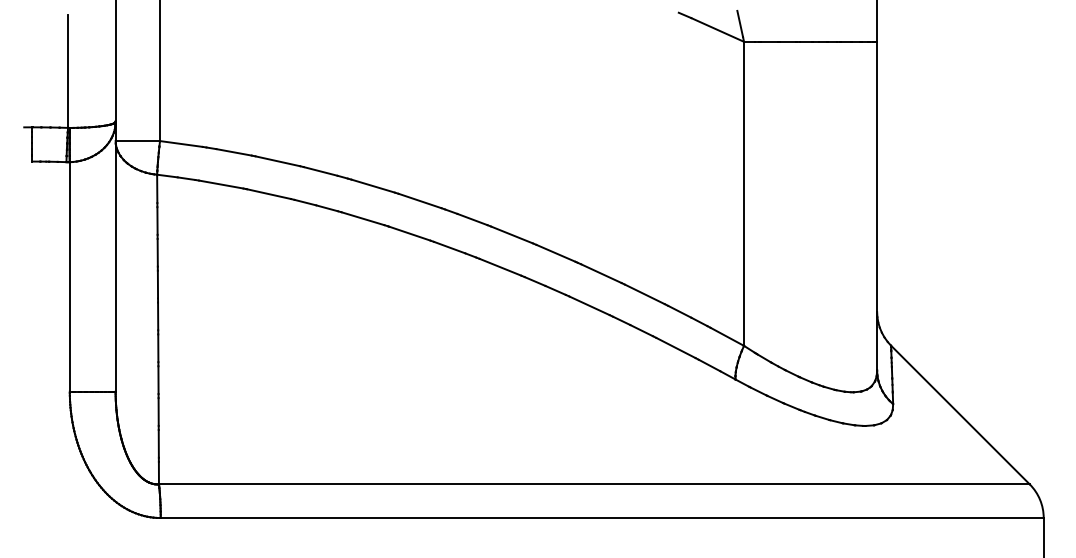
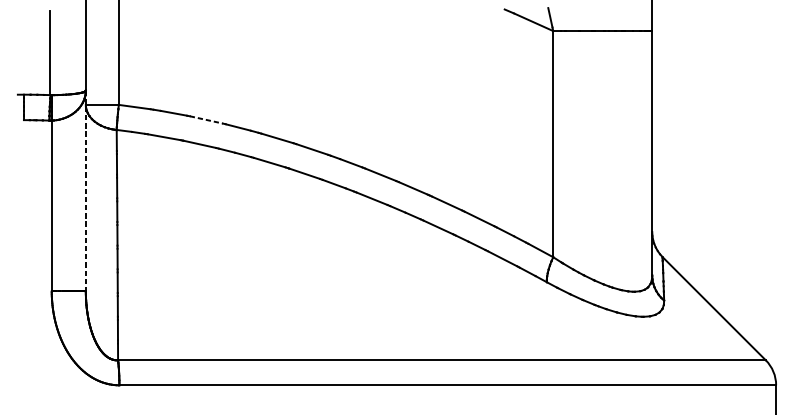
line: (277, 161) -> (206, 120), solid -> dashed
line: (115, 256) -> (85, 190), solid -> dashed

